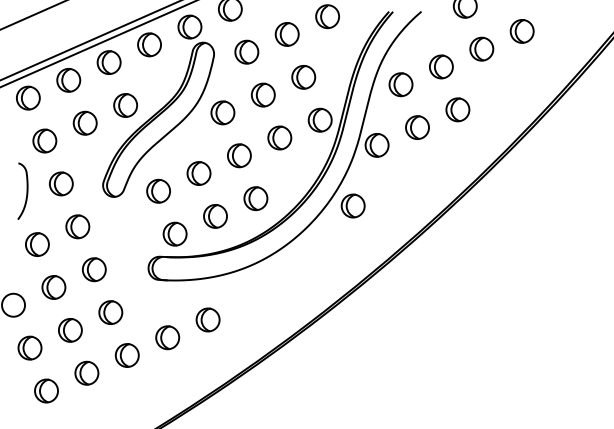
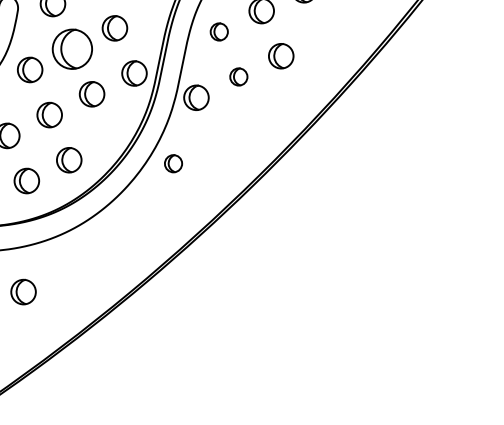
part: (400, 84) -> (218, 31), size x0.7
part: (263, 94) -> (72, 48), size x1.6
part: (417, 127) -> (238, 76), size x0.7
part: (352, 205) -> (172, 163), size x0.7

